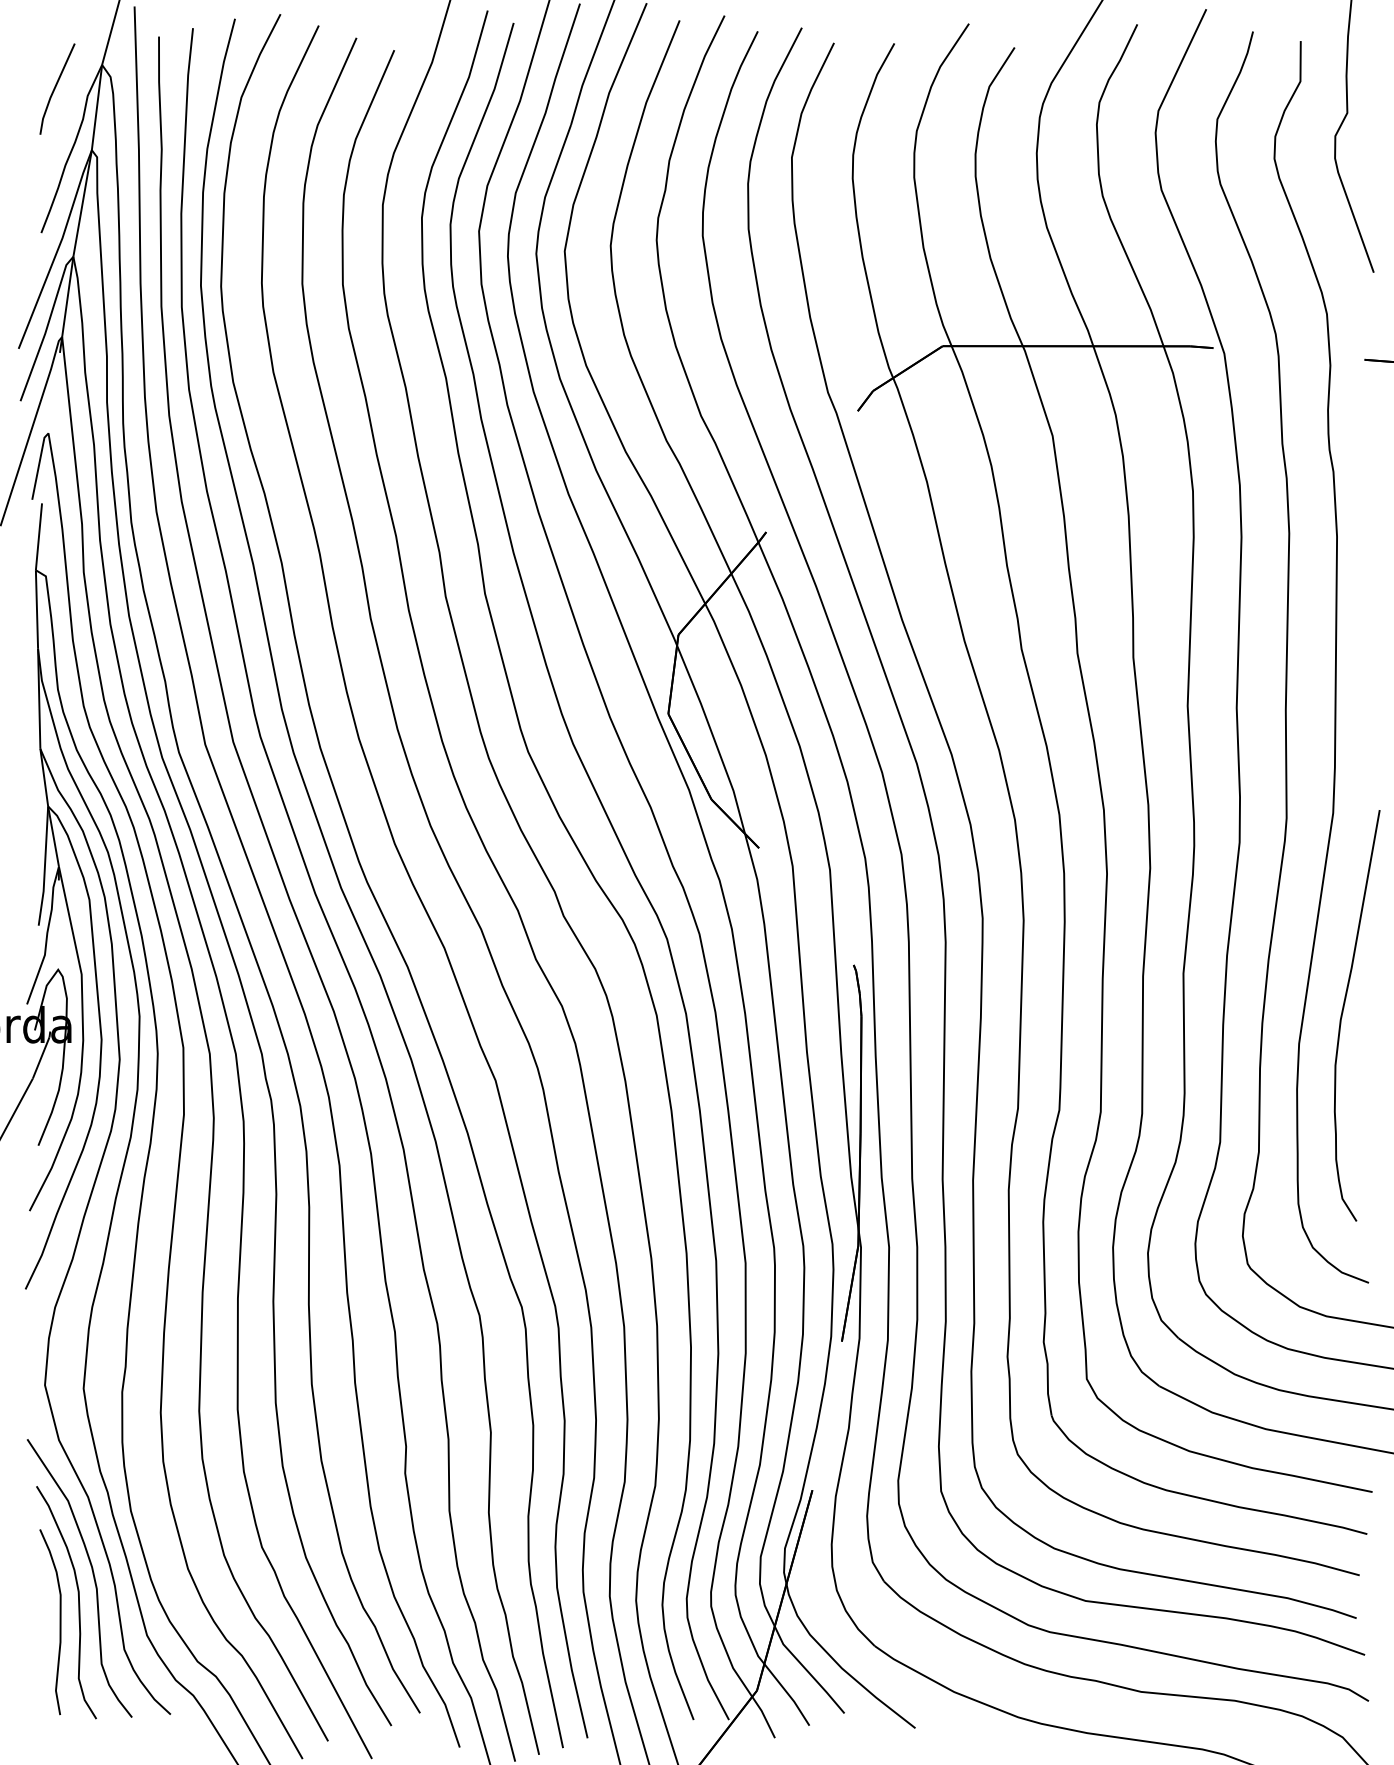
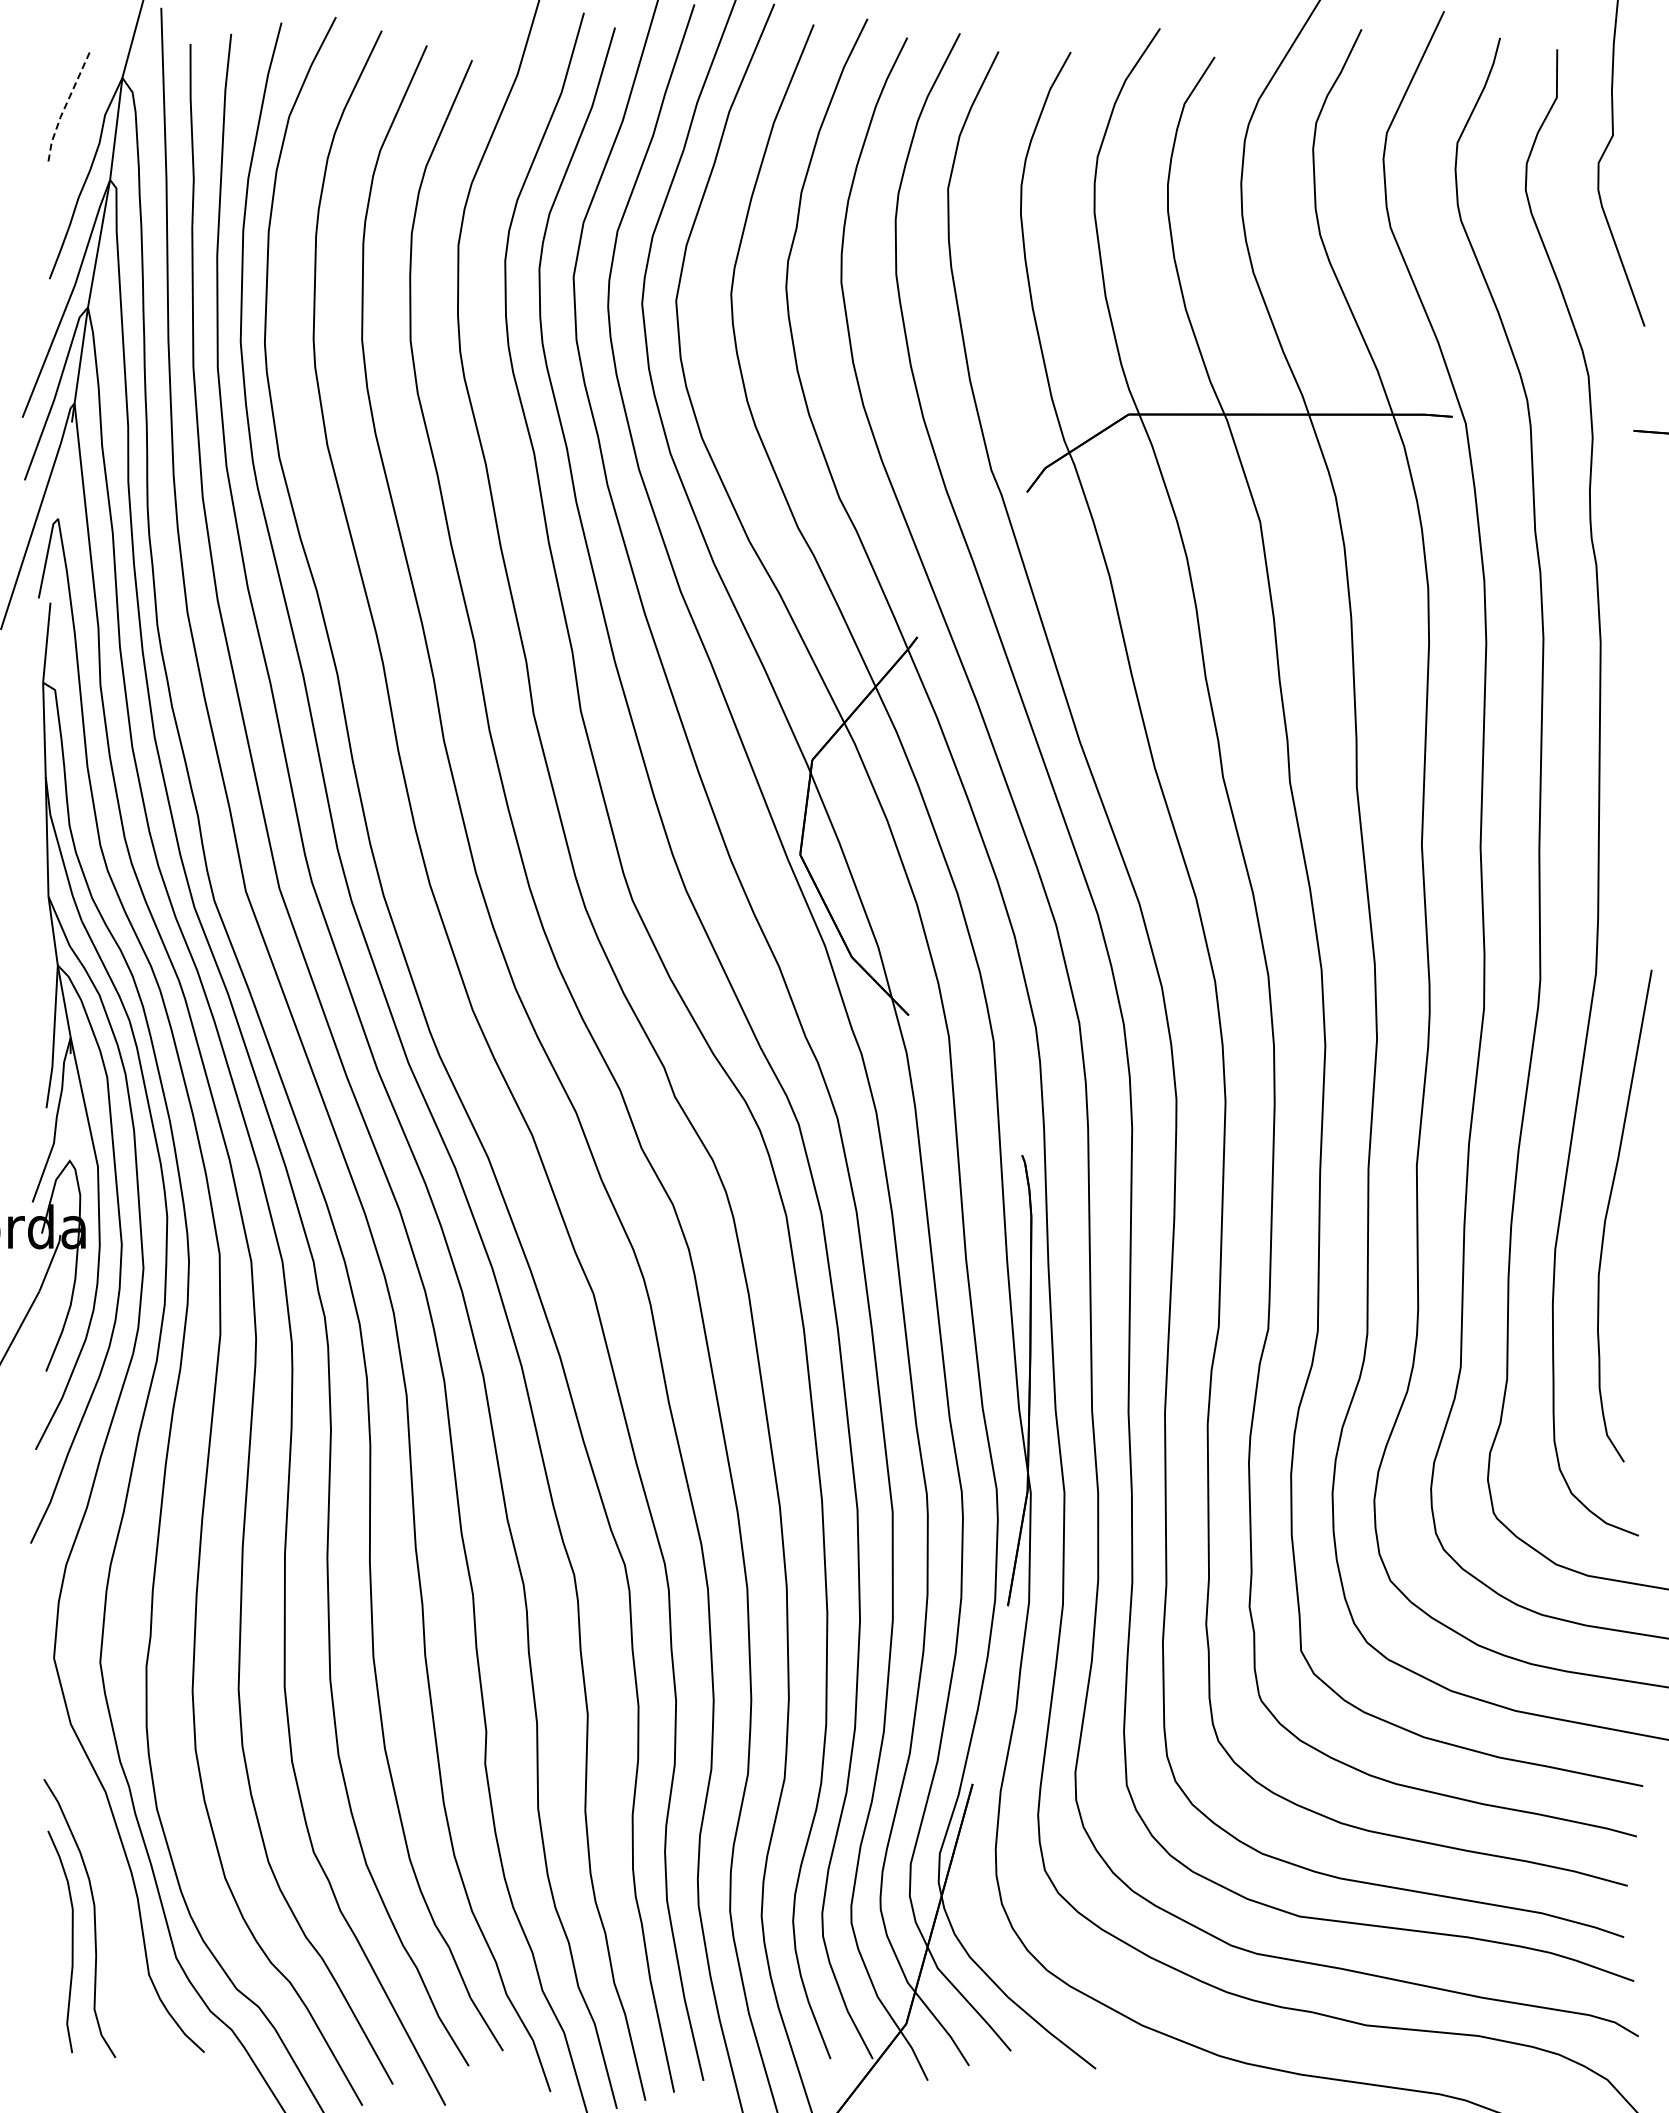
line: (54, 88) -> (65, 106), solid -> dashed
curve: (93, 1575) -> (111, 1886), removed

